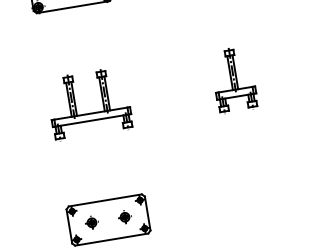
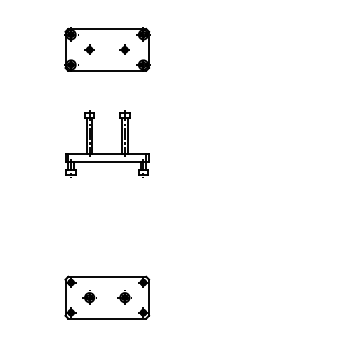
part: (233, 79) -> (261, 173), removed
part: (91, 112) -> (107, 153), moved

